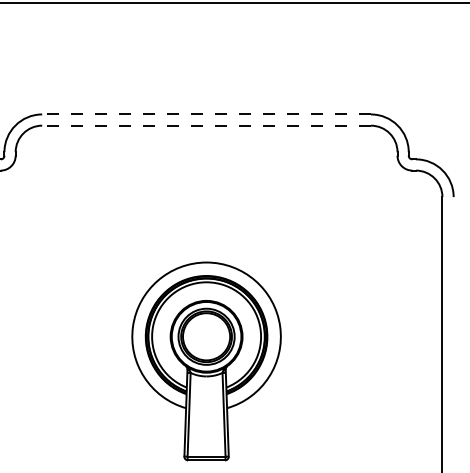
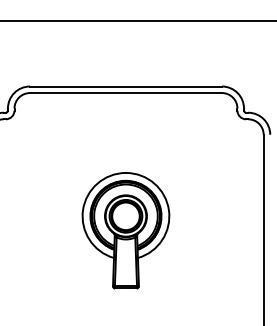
line: (205, 114) -> (125, 86), dashed -> solid
line: (205, 126) -> (125, 93), dashed -> solid

